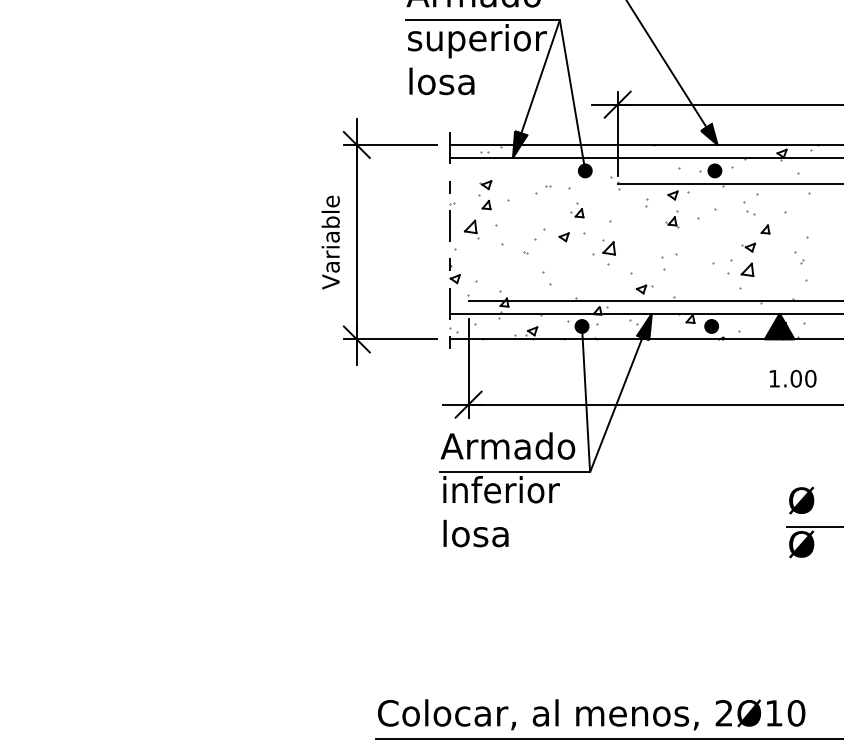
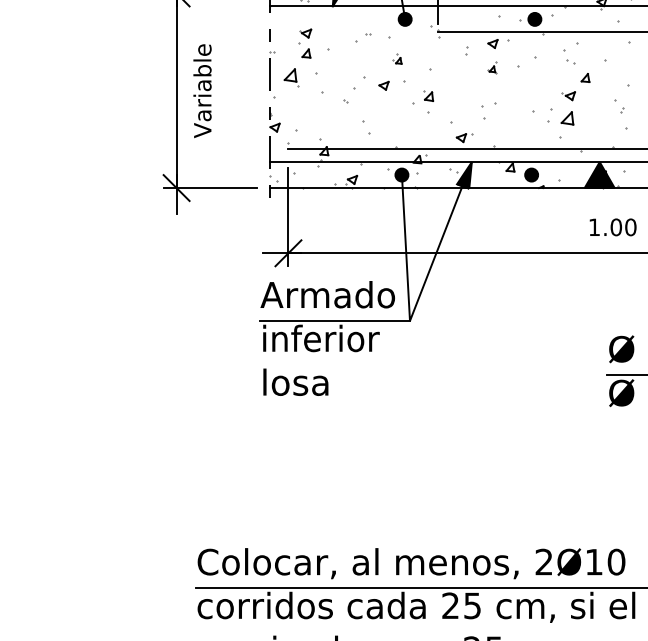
part: (577, 210) -> (397, 59), size x0.7
part: (672, 219) -> (492, 68), size x0.7
text: (330, 242) -> (202, 91), moved
part: (608, 247) -> (428, 96), size x0.7

